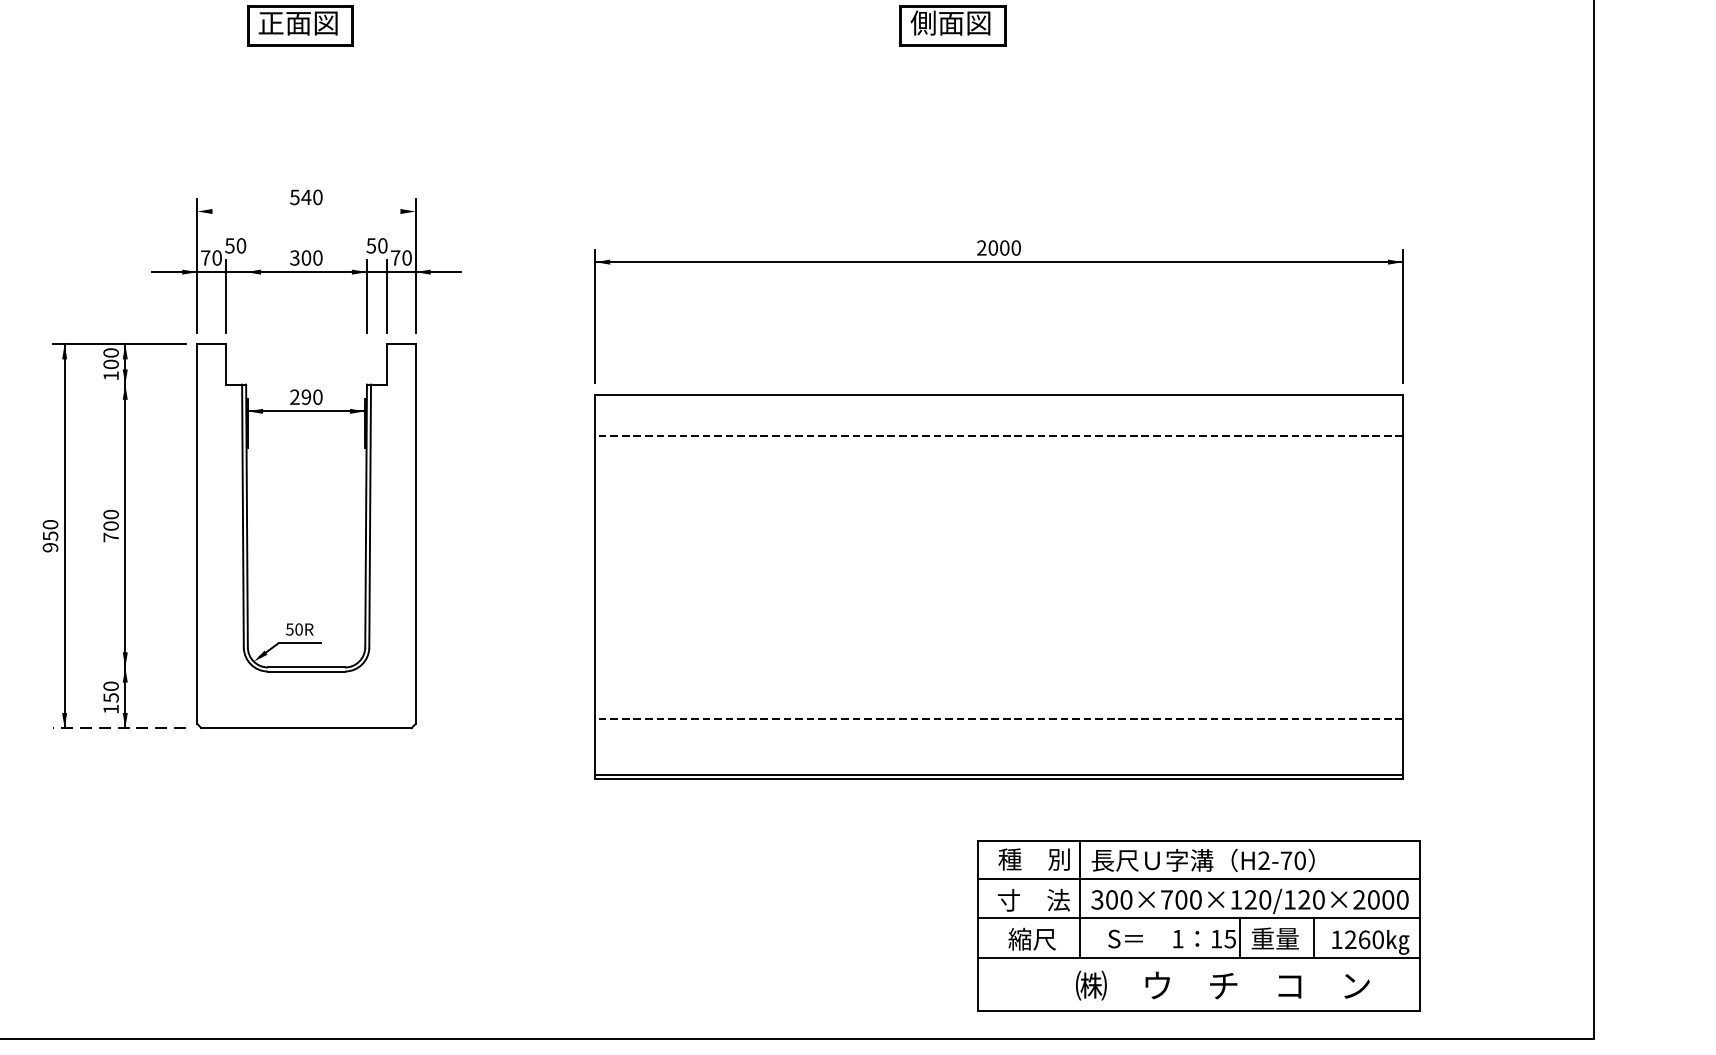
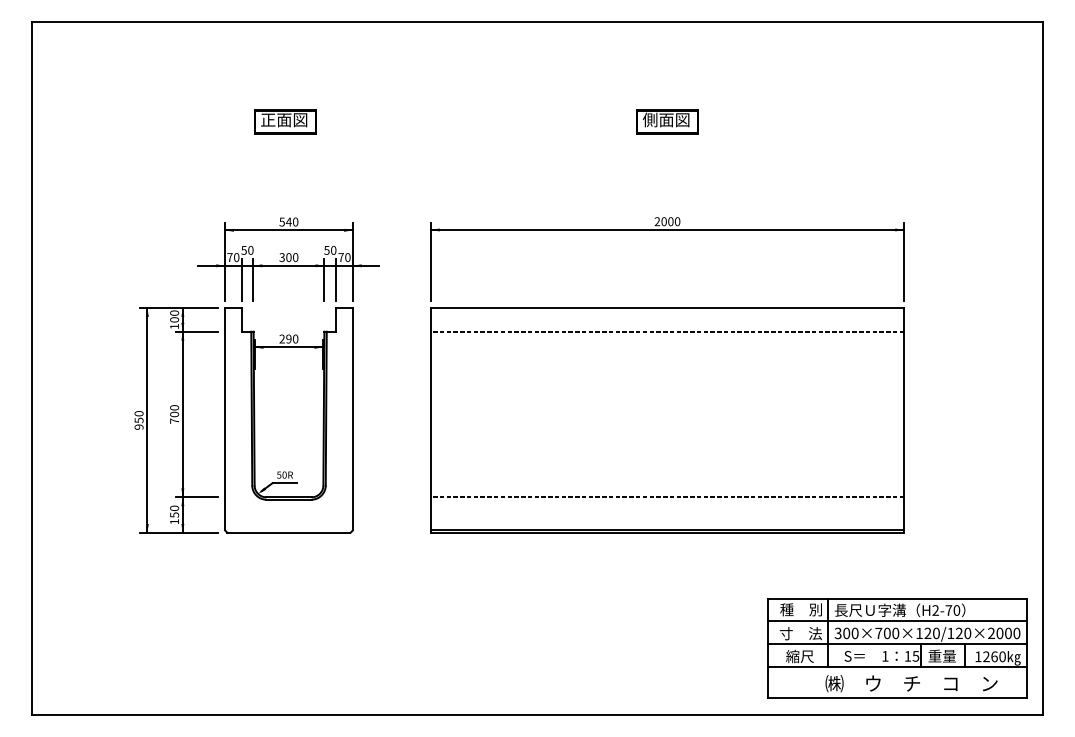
line: (305, 211) -> (288, 230), added
line: (245, 295) -> (253, 279), added
line: (148, 384) -> (196, 331), added
part: (999, 510) -> (667, 375), moved
line: (148, 667) -> (196, 497), added
line: (117, 727) -> (178, 532), dashed -> solid
part: (1198, 925) -> (897, 648), moved

